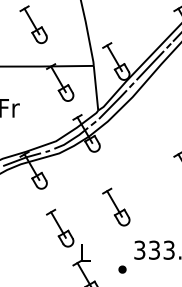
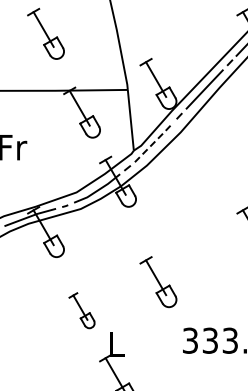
line: (113, 104) -> (154, 142), solid -> dashed
part: (59, 228) -> (81, 310), size x0.7
part: (122, 269) -> (166, 366), removed

